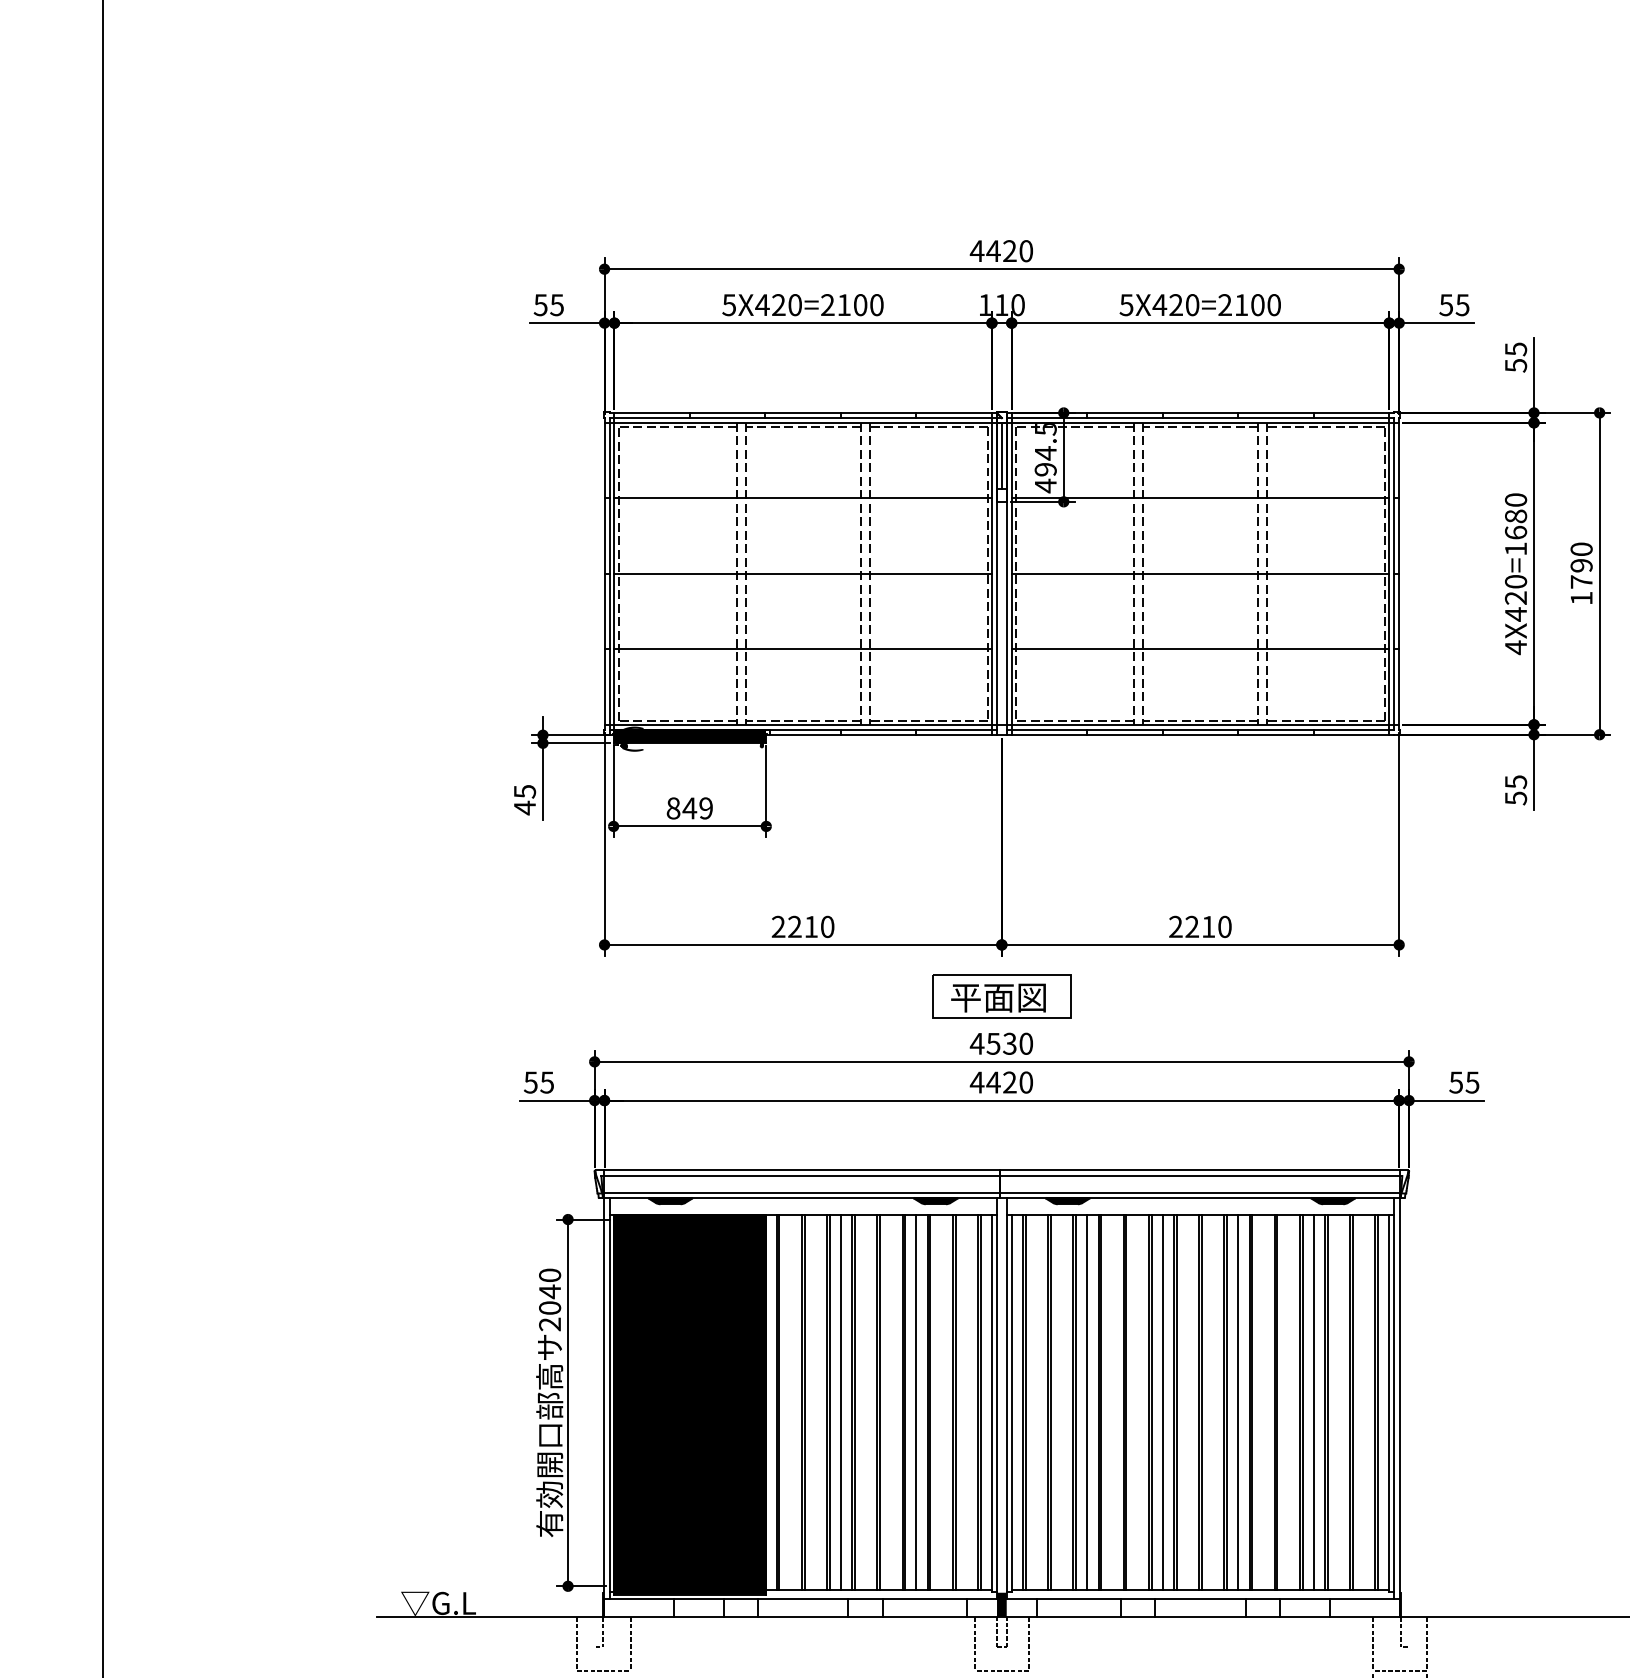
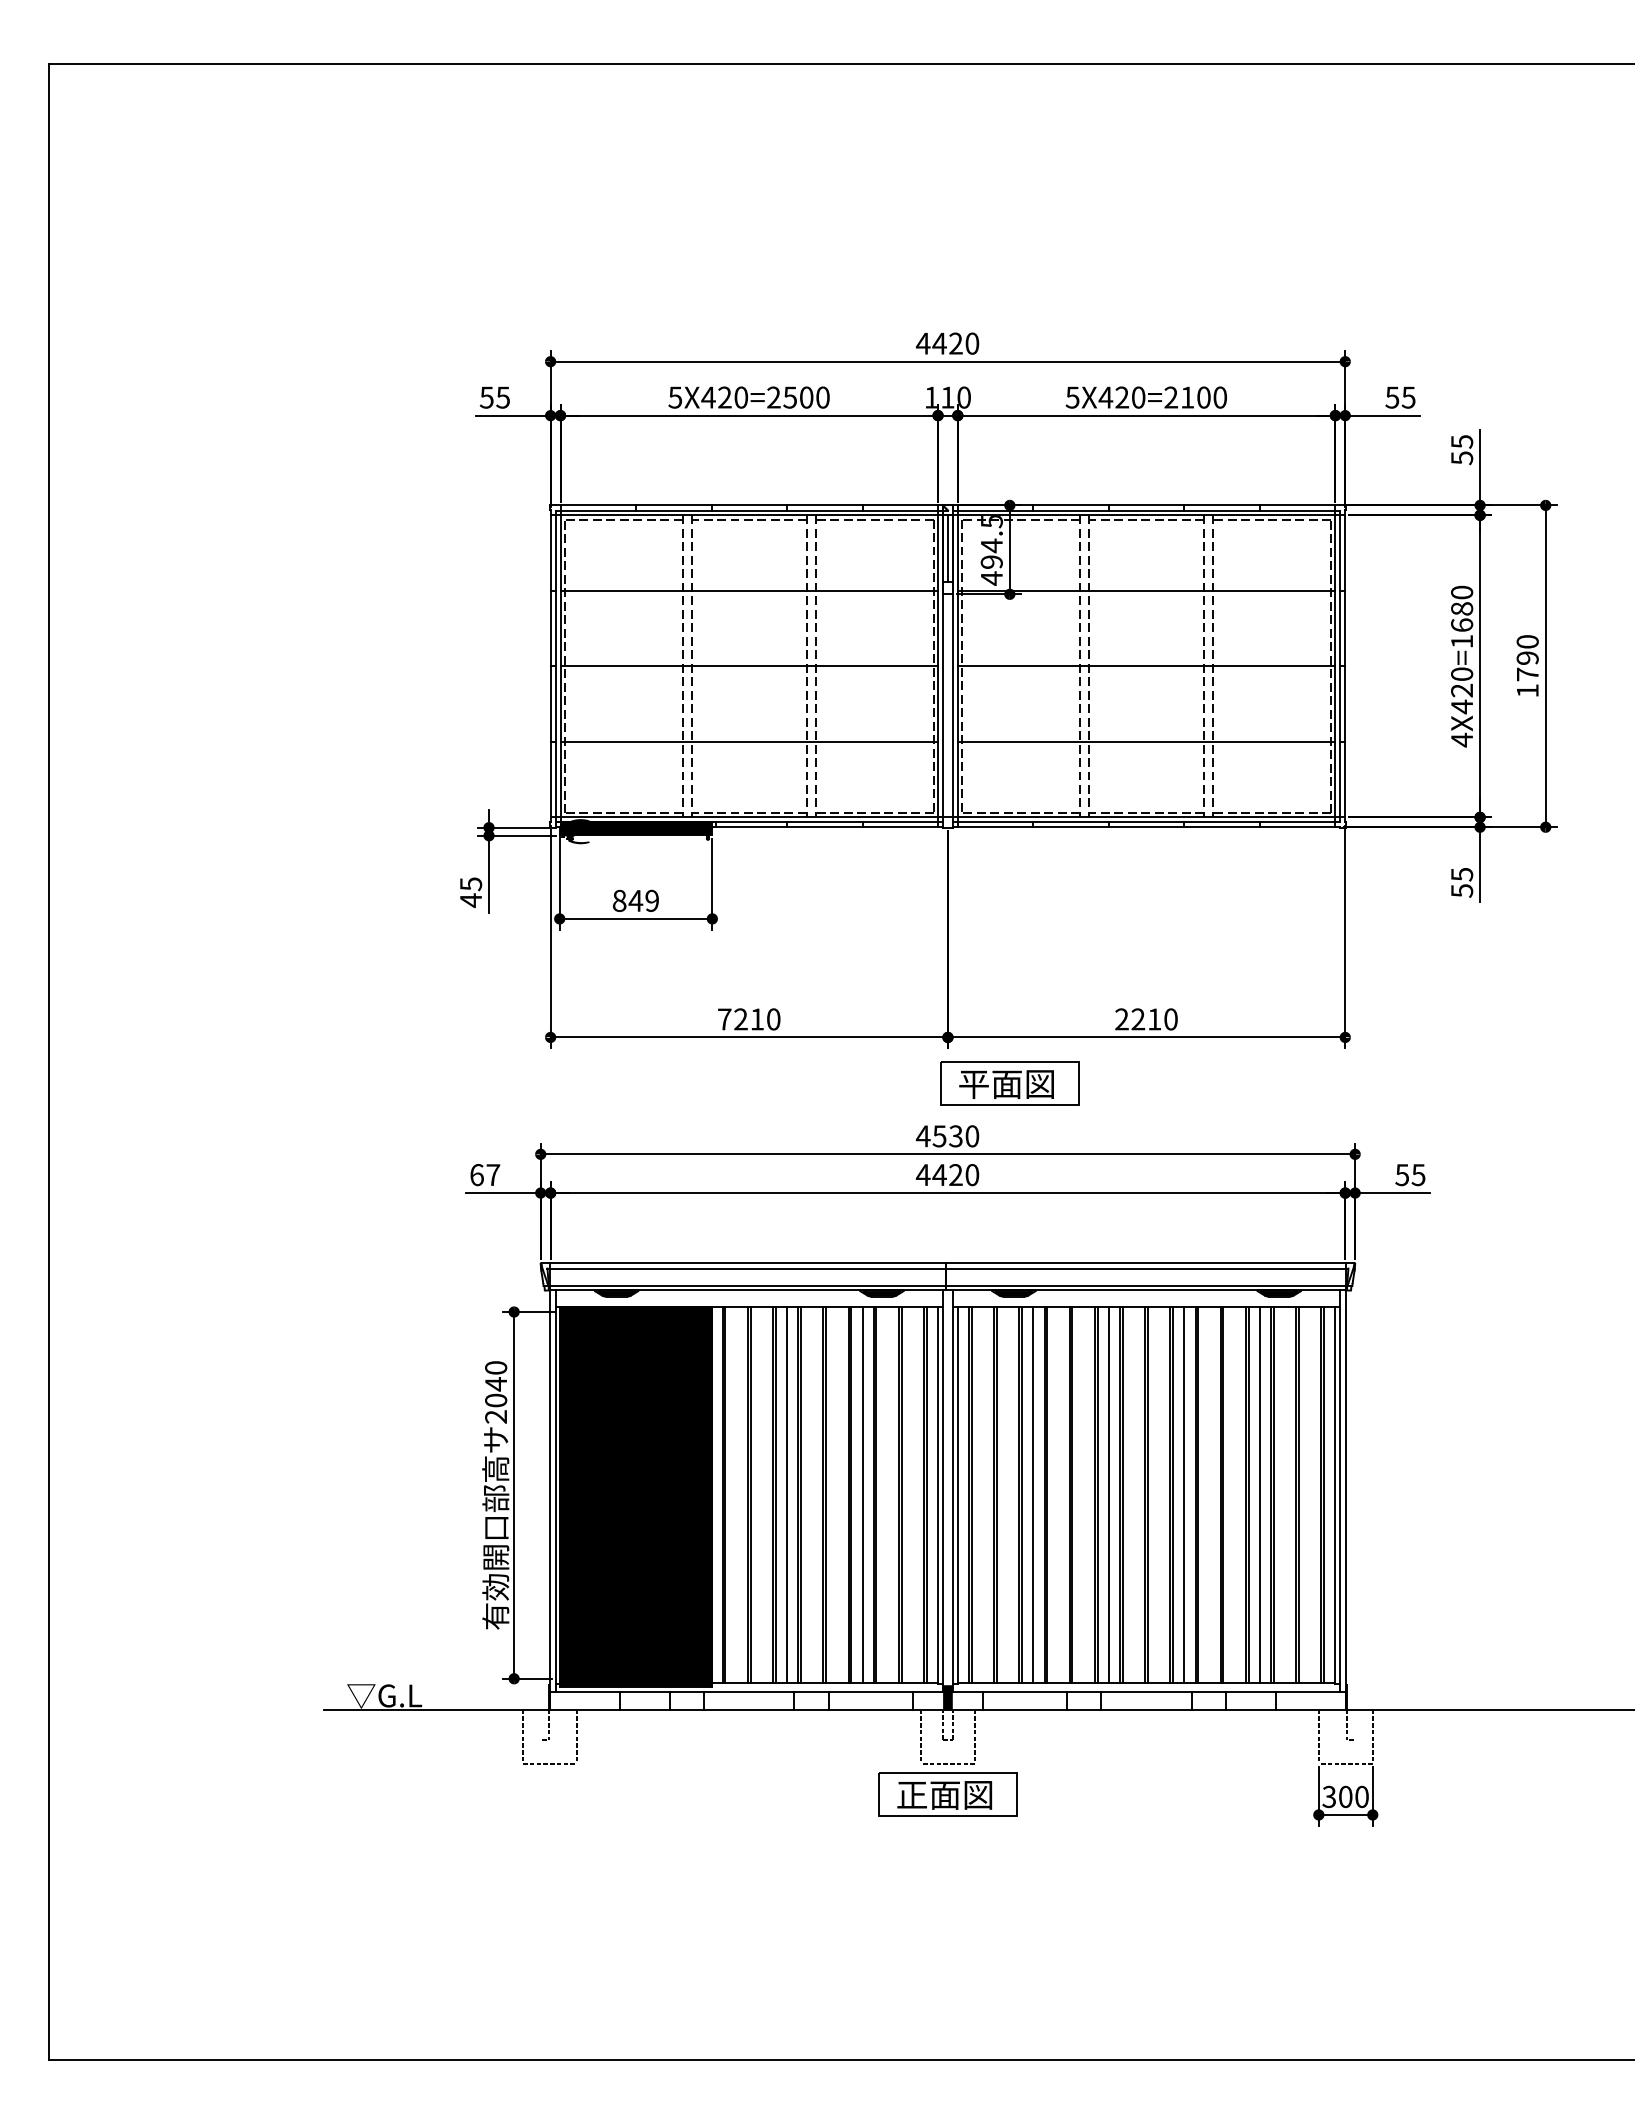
text: (843, 305) -> (789, 397), 5X420=2100 -> 5X420=2500
text: (778, 927) -> (724, 1019), 2210 -> 7210
part: (1001, 997) -> (1009, 1083), moved
text: (539, 1083) -> (485, 1175), 55 -> 67

